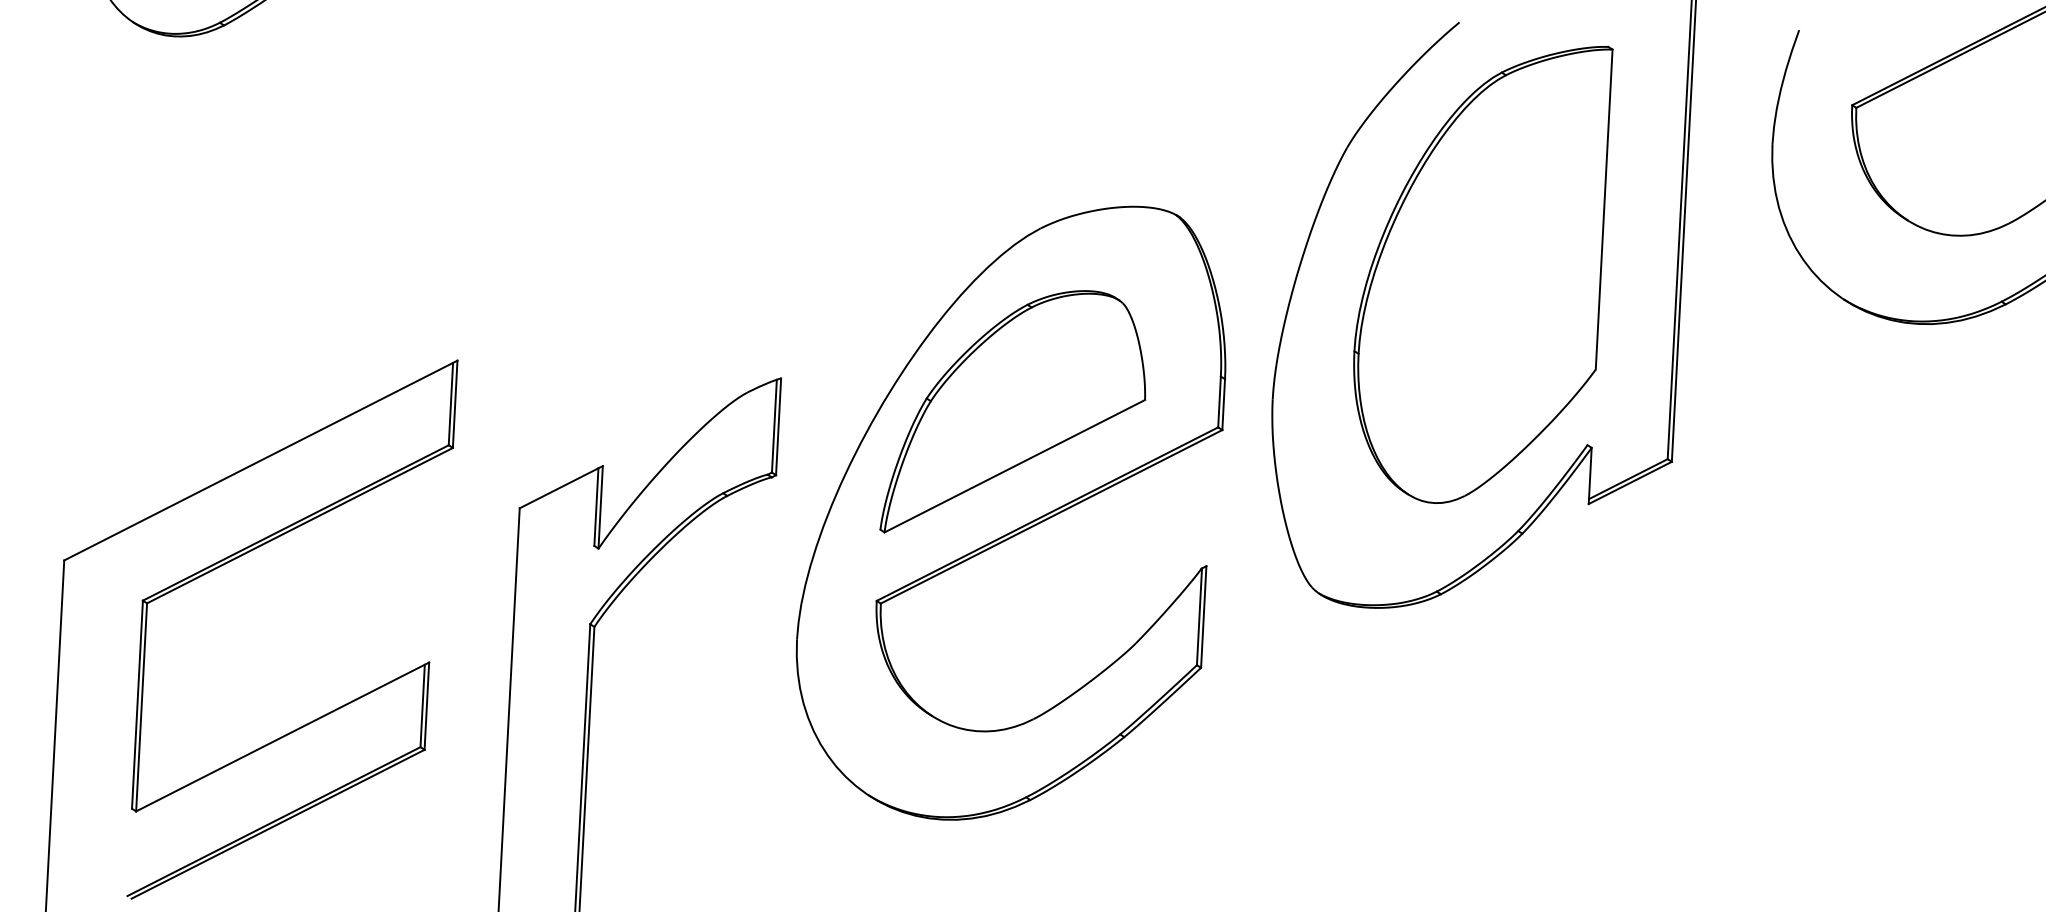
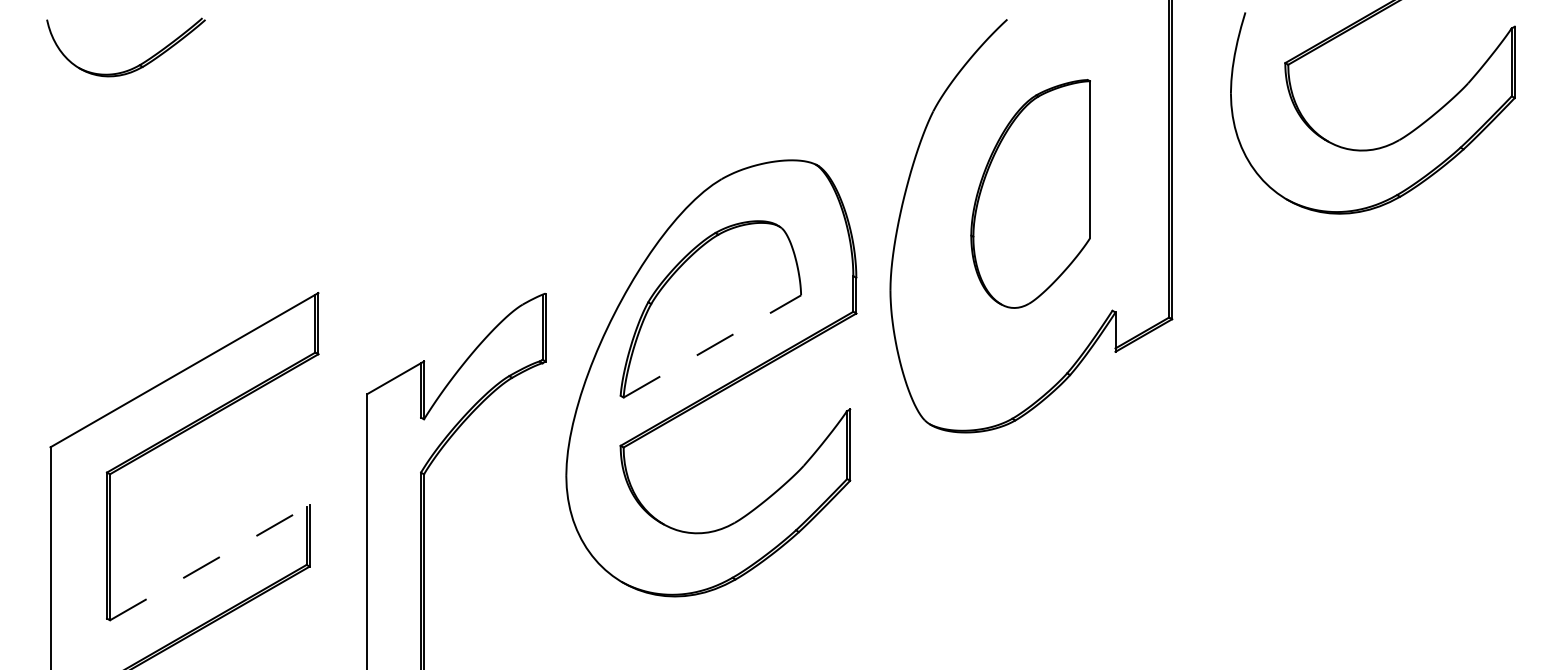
part: (1479, 272) -> (1030, 193), size x0.7
line: (1014, 466) -> (712, 346), solid -> dashed
line: (283, 736) -> (210, 562), solid -> dashed

